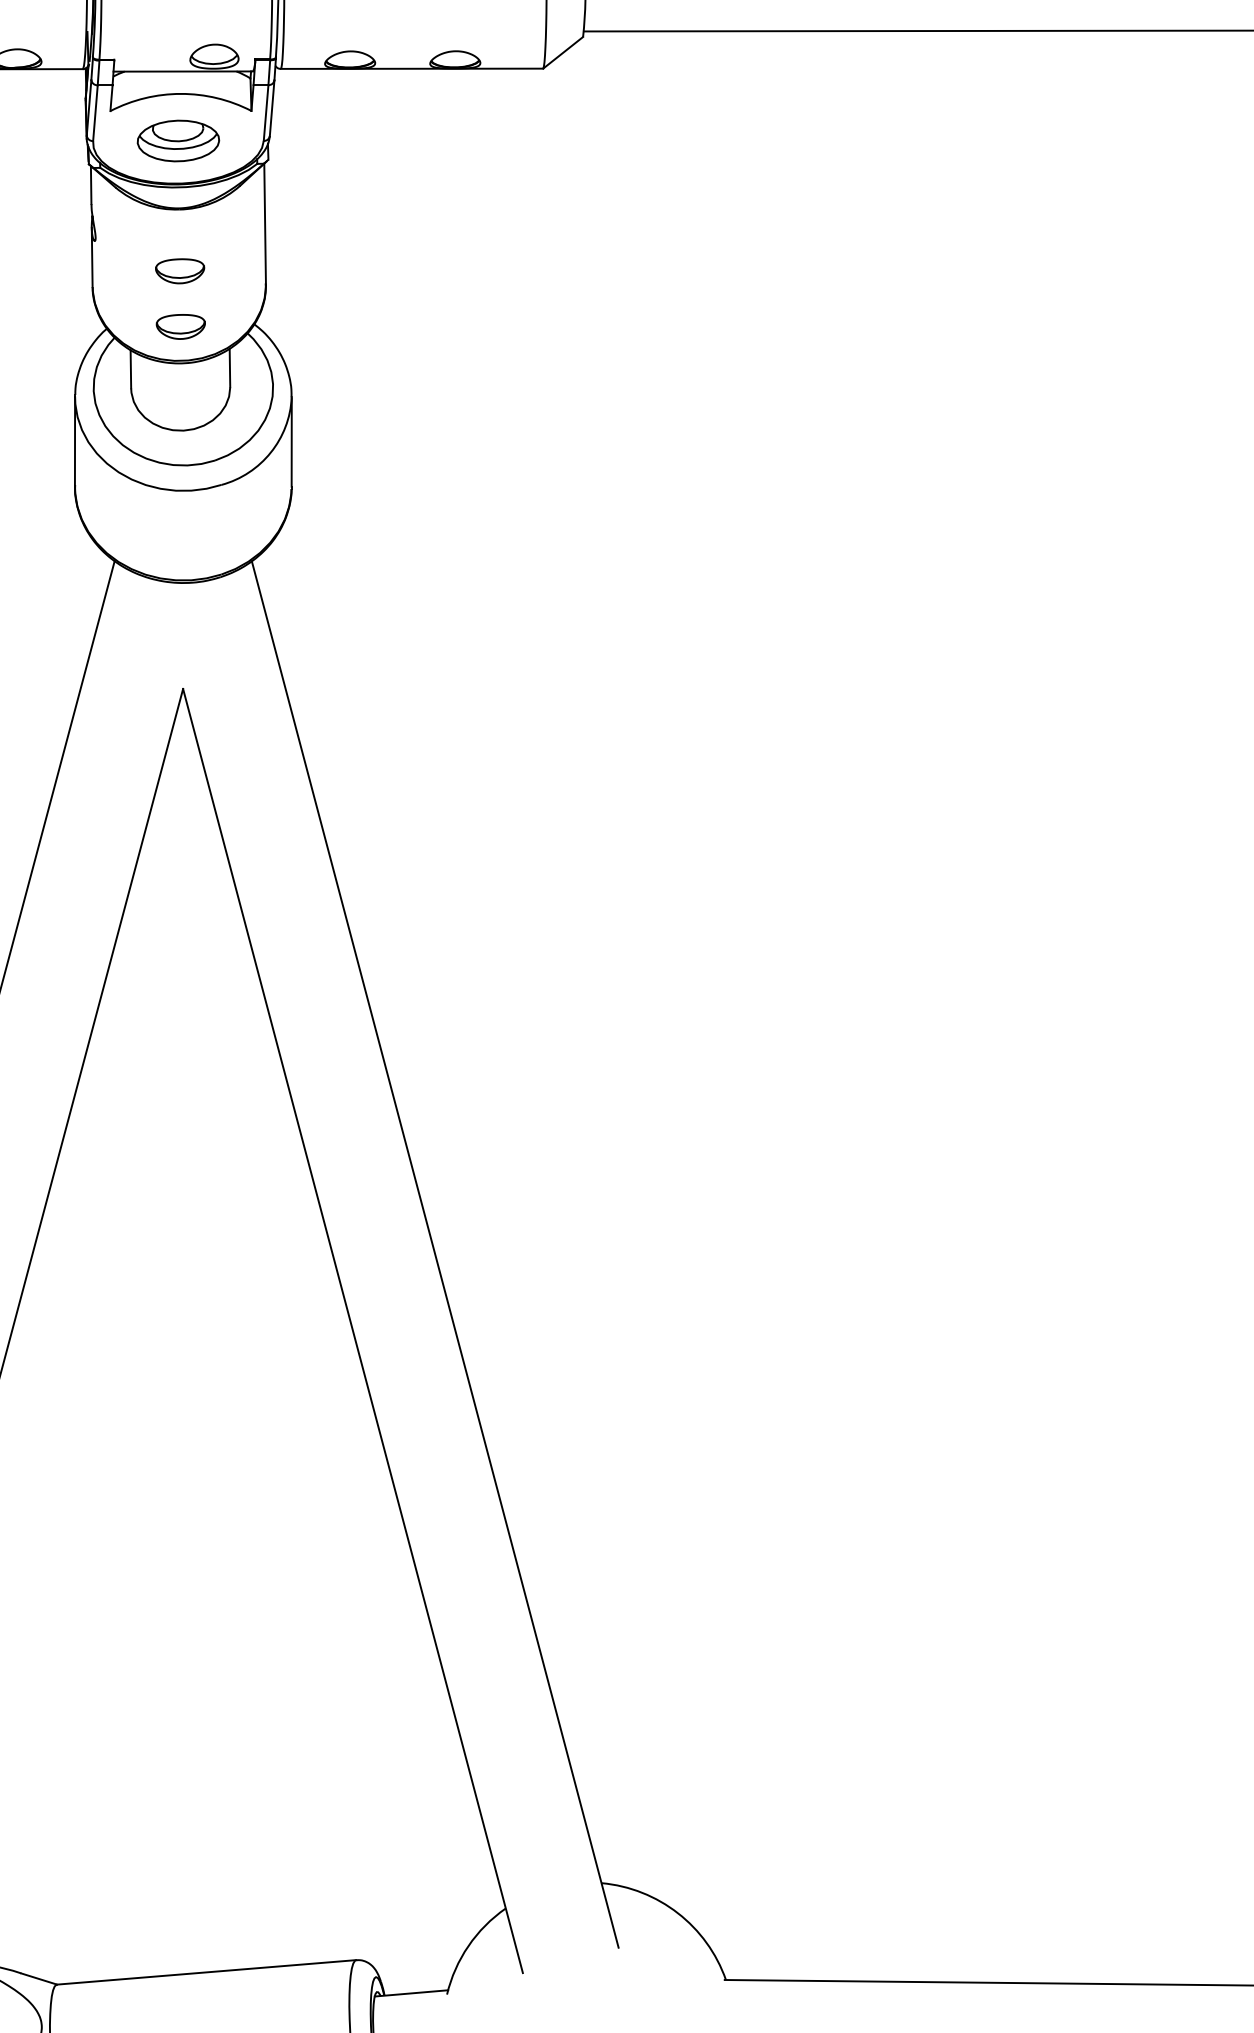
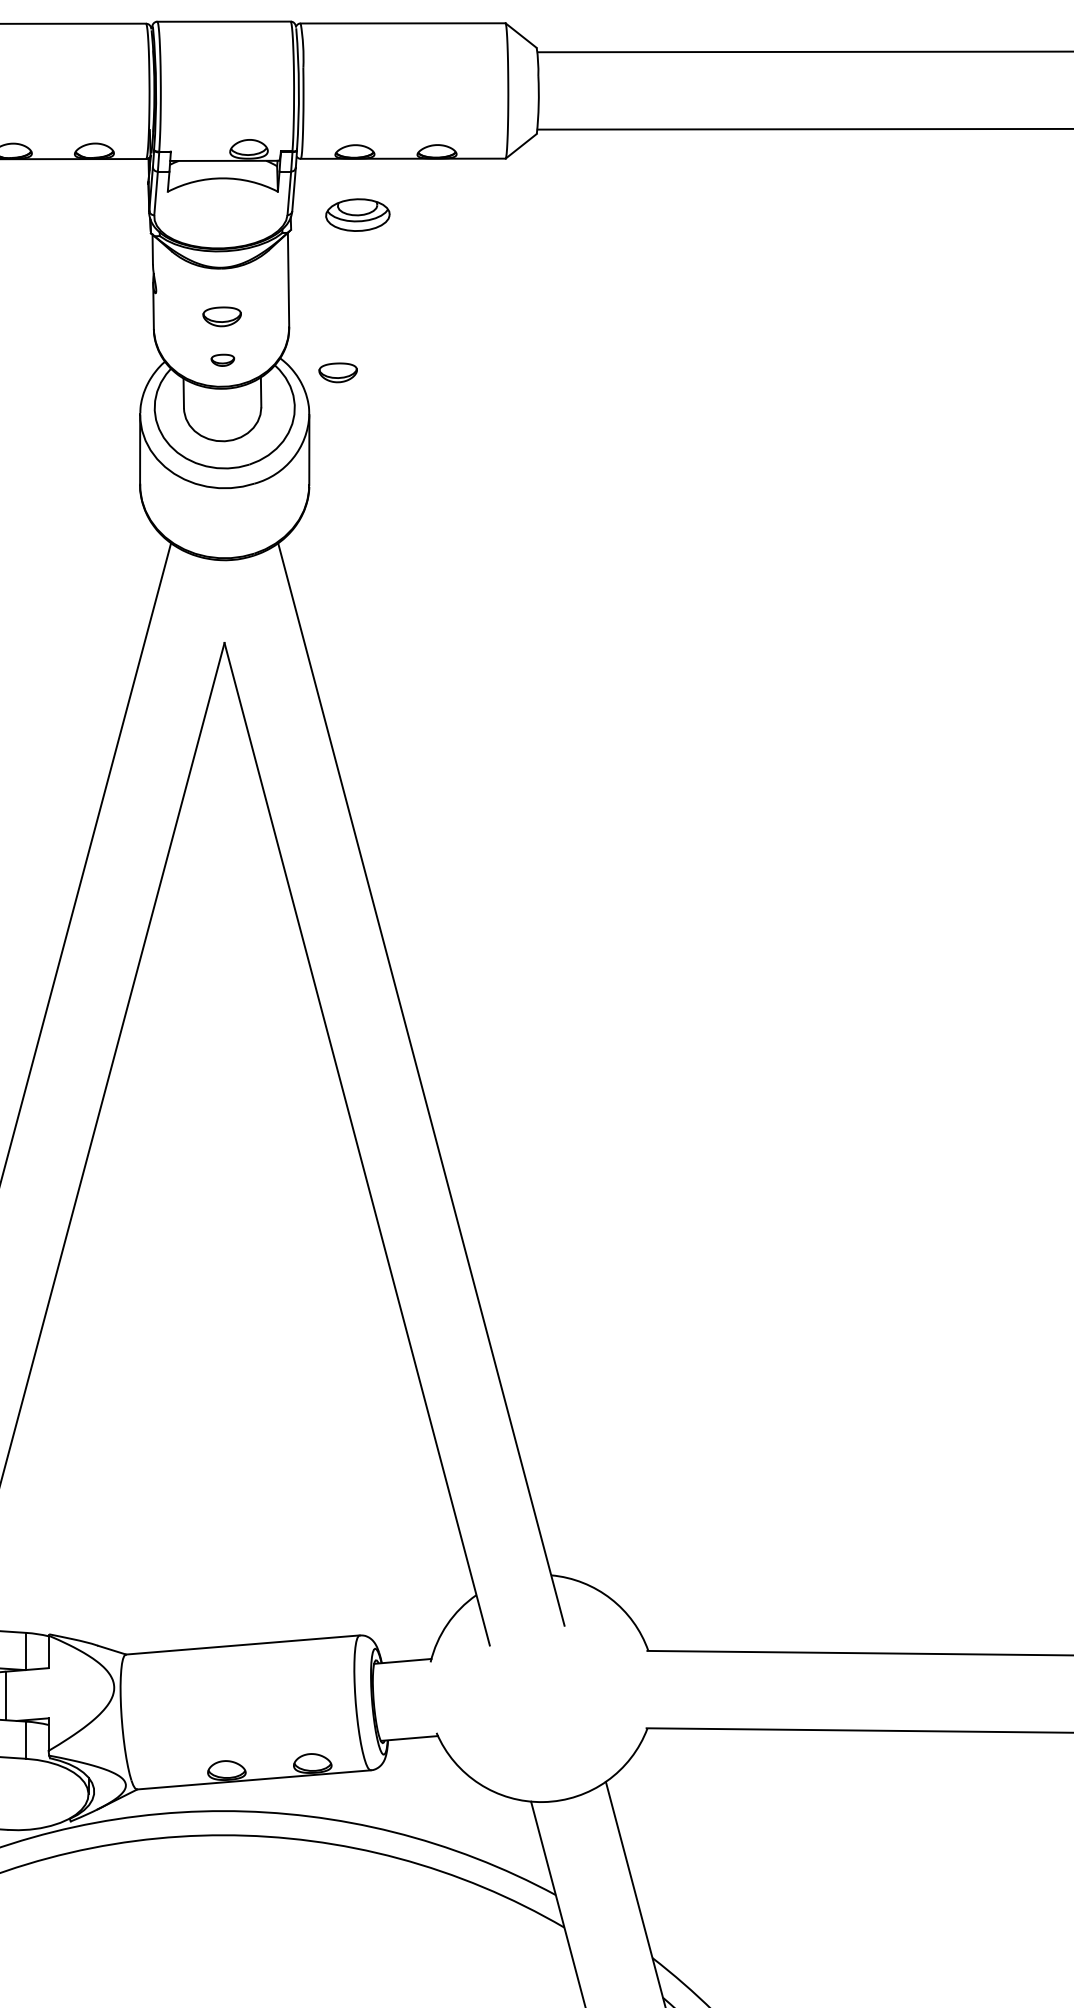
part: (177, 140) -> (357, 214), moved
part: (180, 327) -> (222, 360), size x0.6
part: (327, 342) -> (337, 372), added

